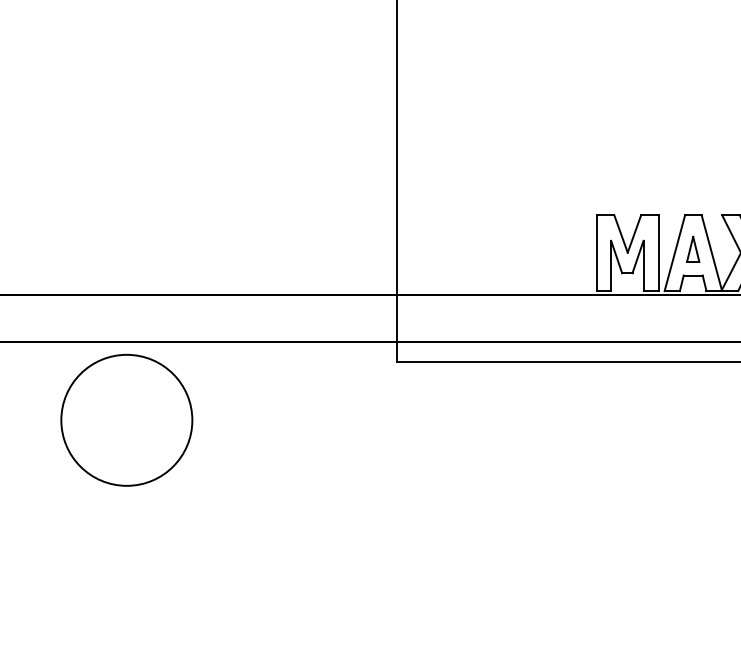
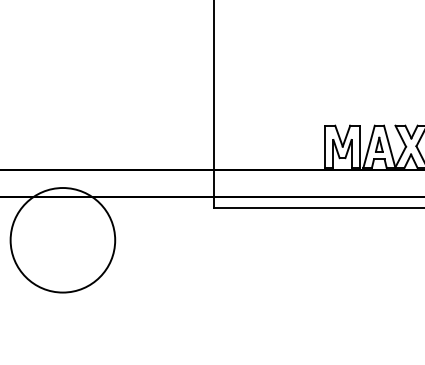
circle: (126, 420) -> (62, 240), size x1.43

